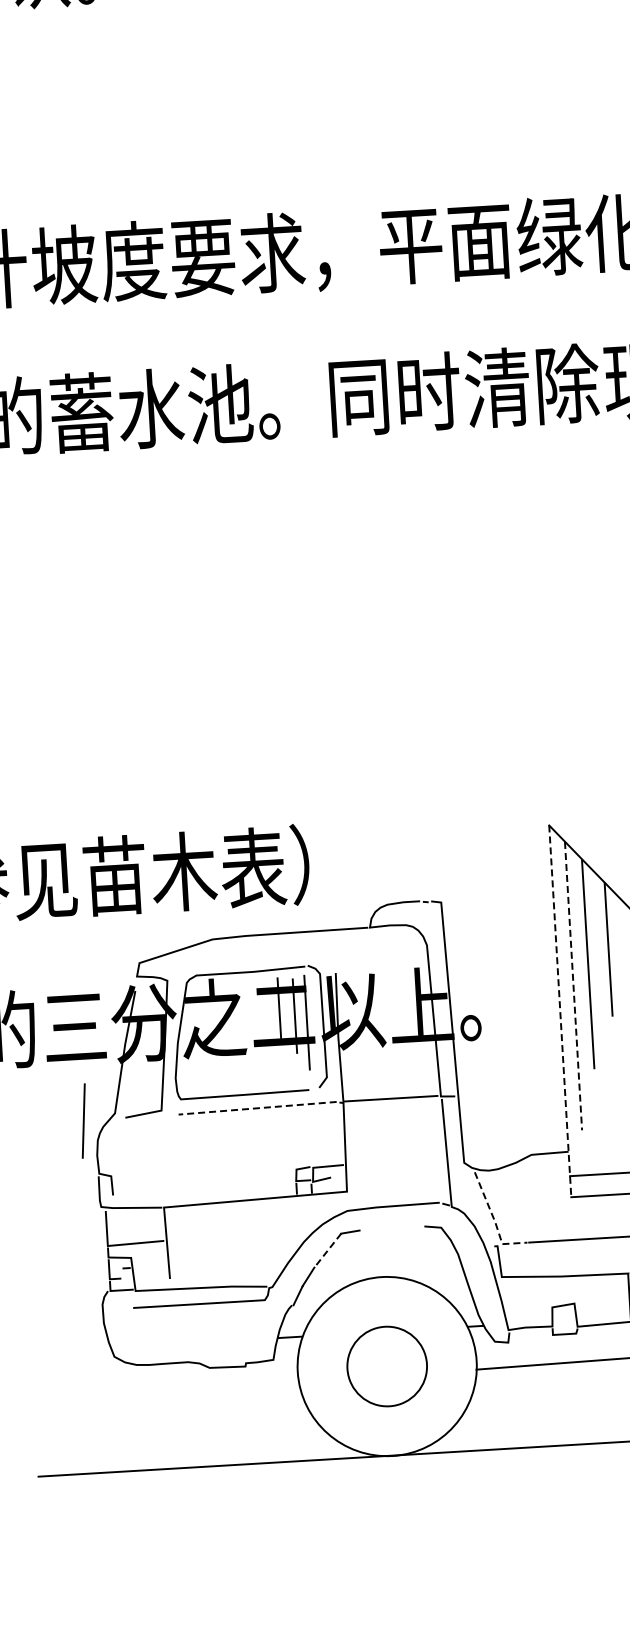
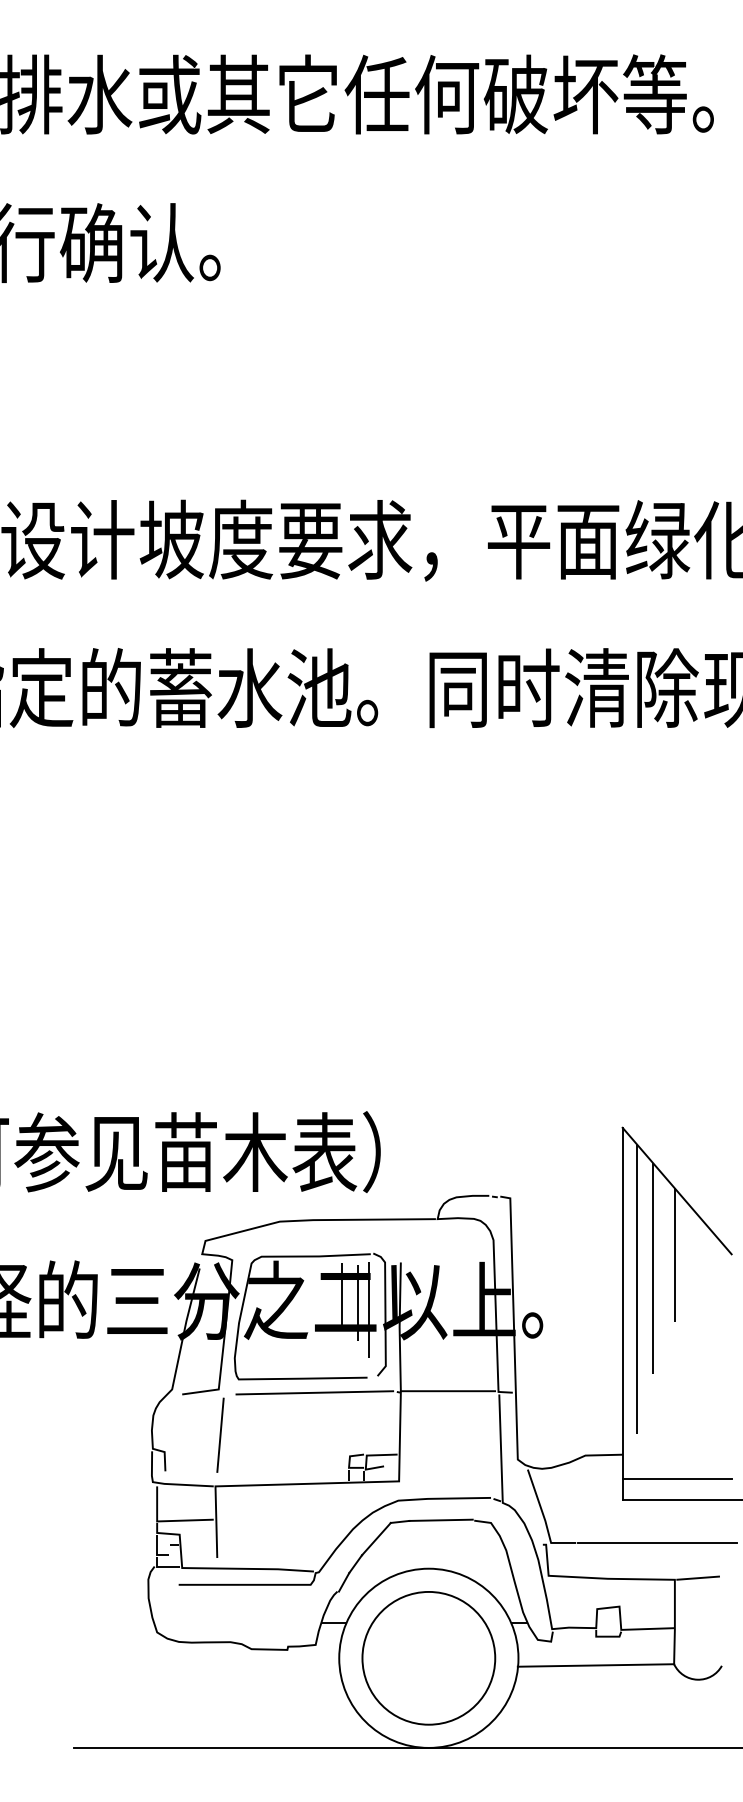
line: (573, 986) -> (637, 1290), dashed -> solid
line: (560, 1011) -> (622, 1314), dashed -> solid
line: (257, 1107) -> (314, 1392), dashed -> solid
line: (83, 1120) -> (220, 1434), moved
line: (494, 1221) -> (544, 1519), dashed -> solid
line: (390, 1227) -> (440, 1519), added
line: (327, 1251) -> (376, 1539), dashed -> solid
circle: (386, 1365) -> (428, 1657), size x1.67

